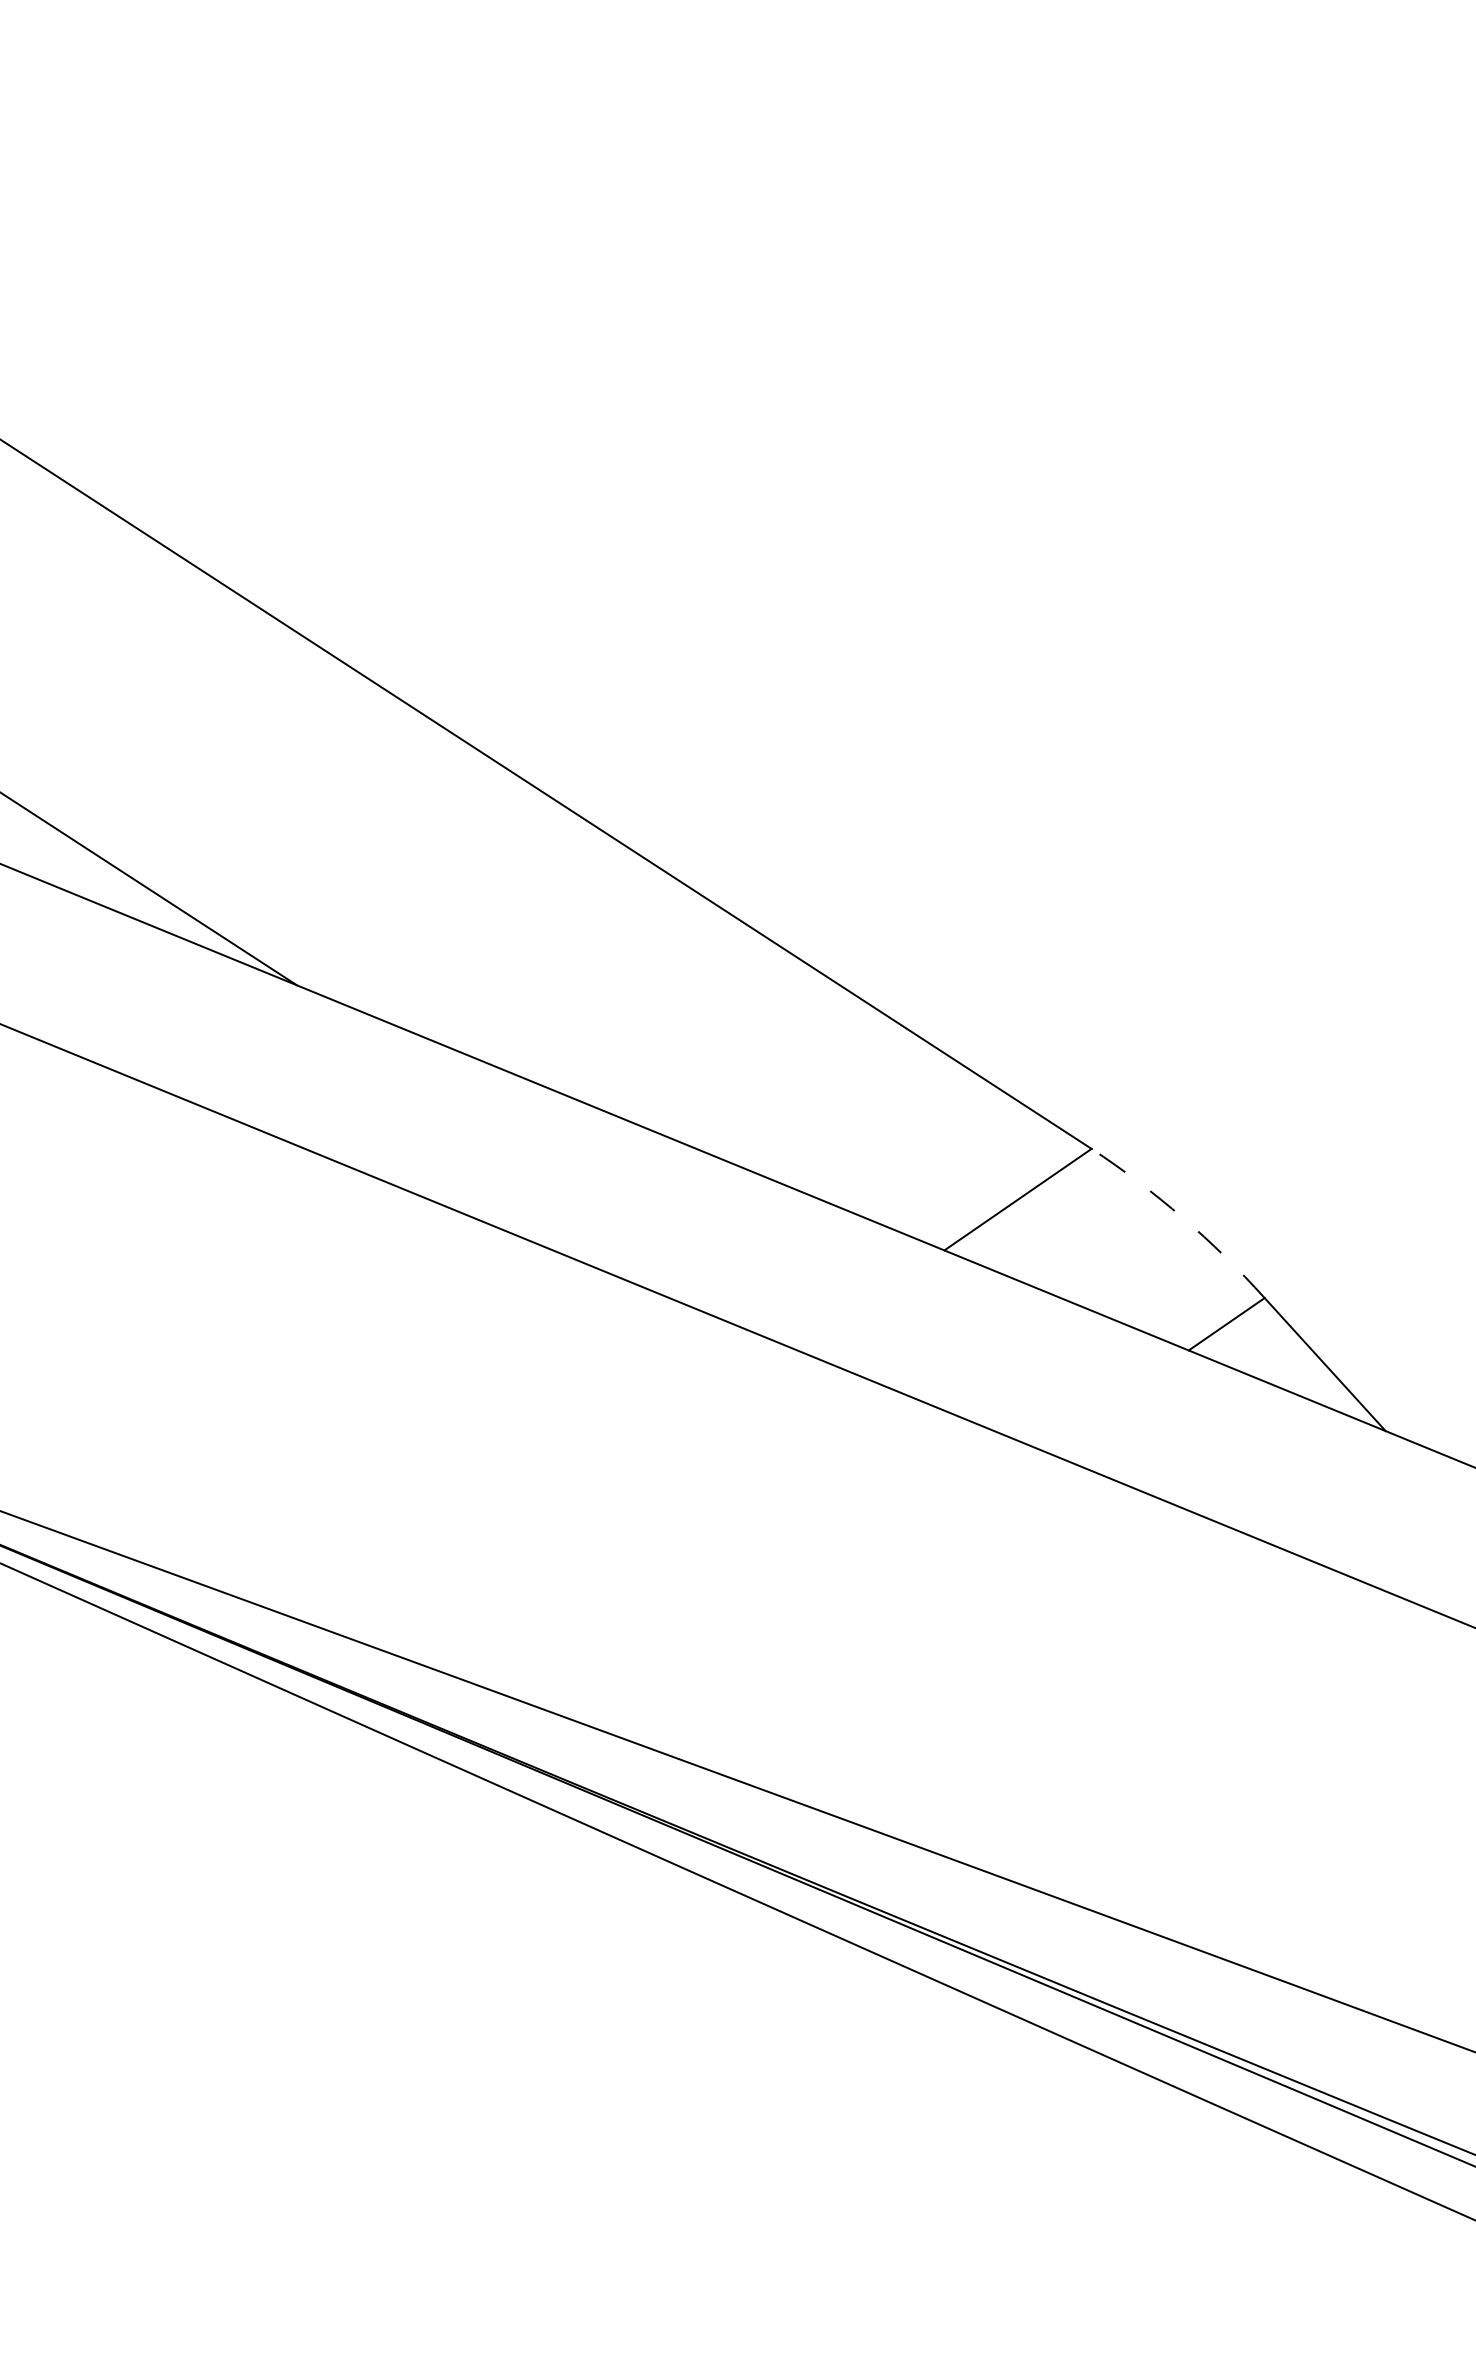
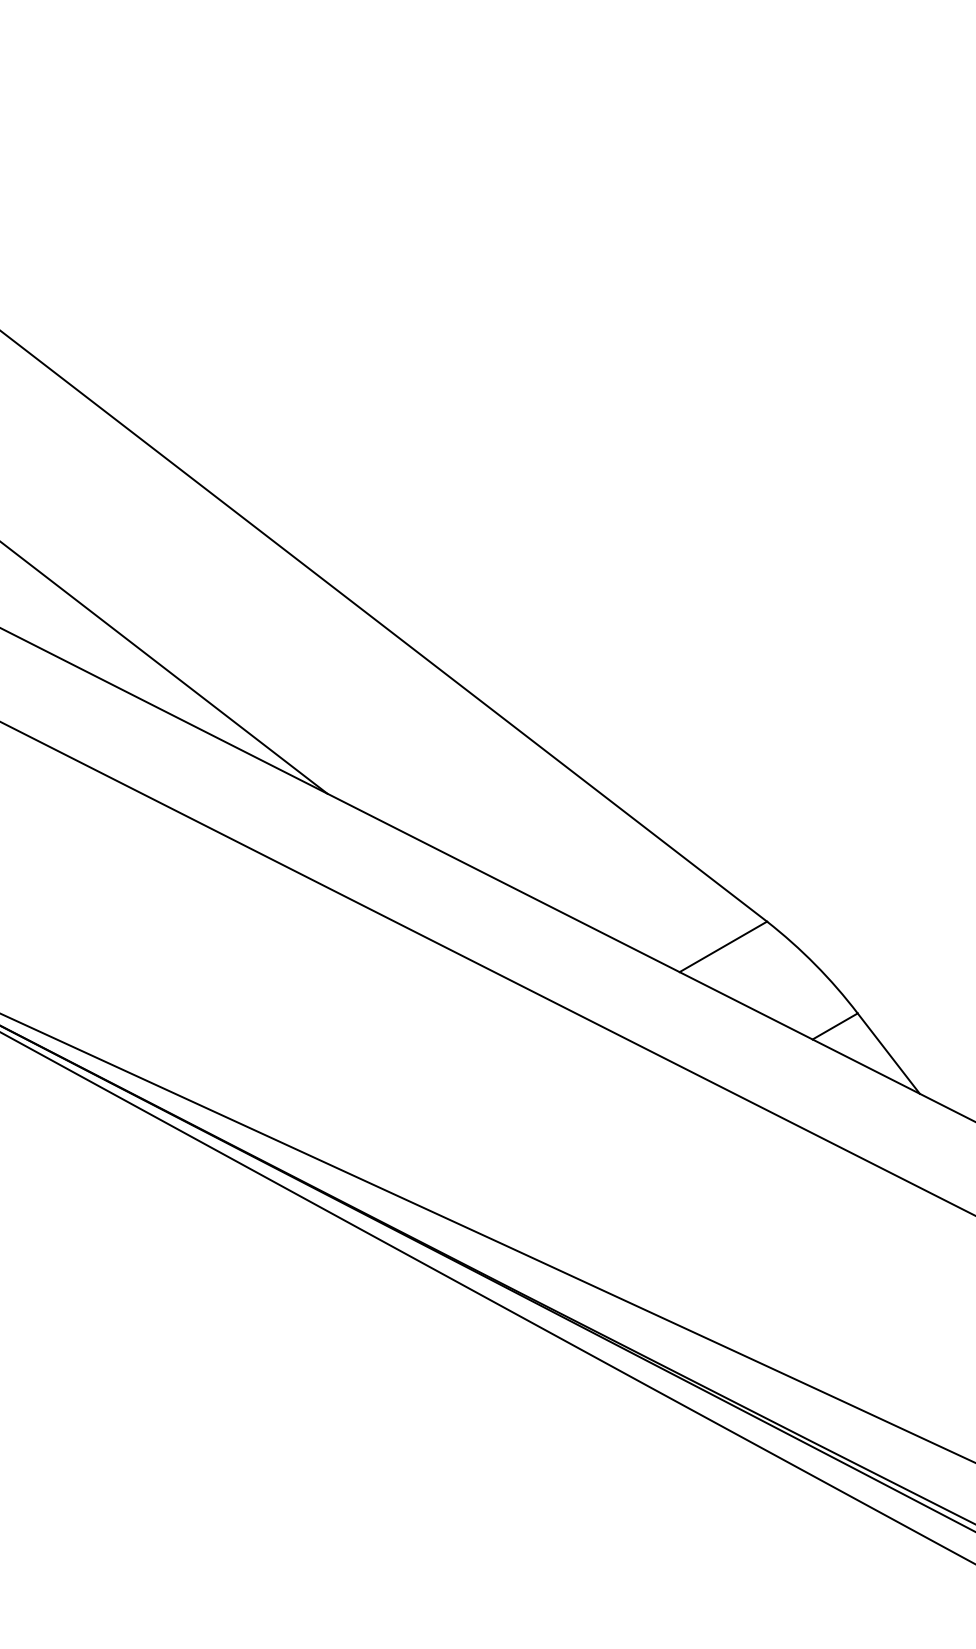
arc: (1183, 1217) -> (815, 964), dashed -> solid

